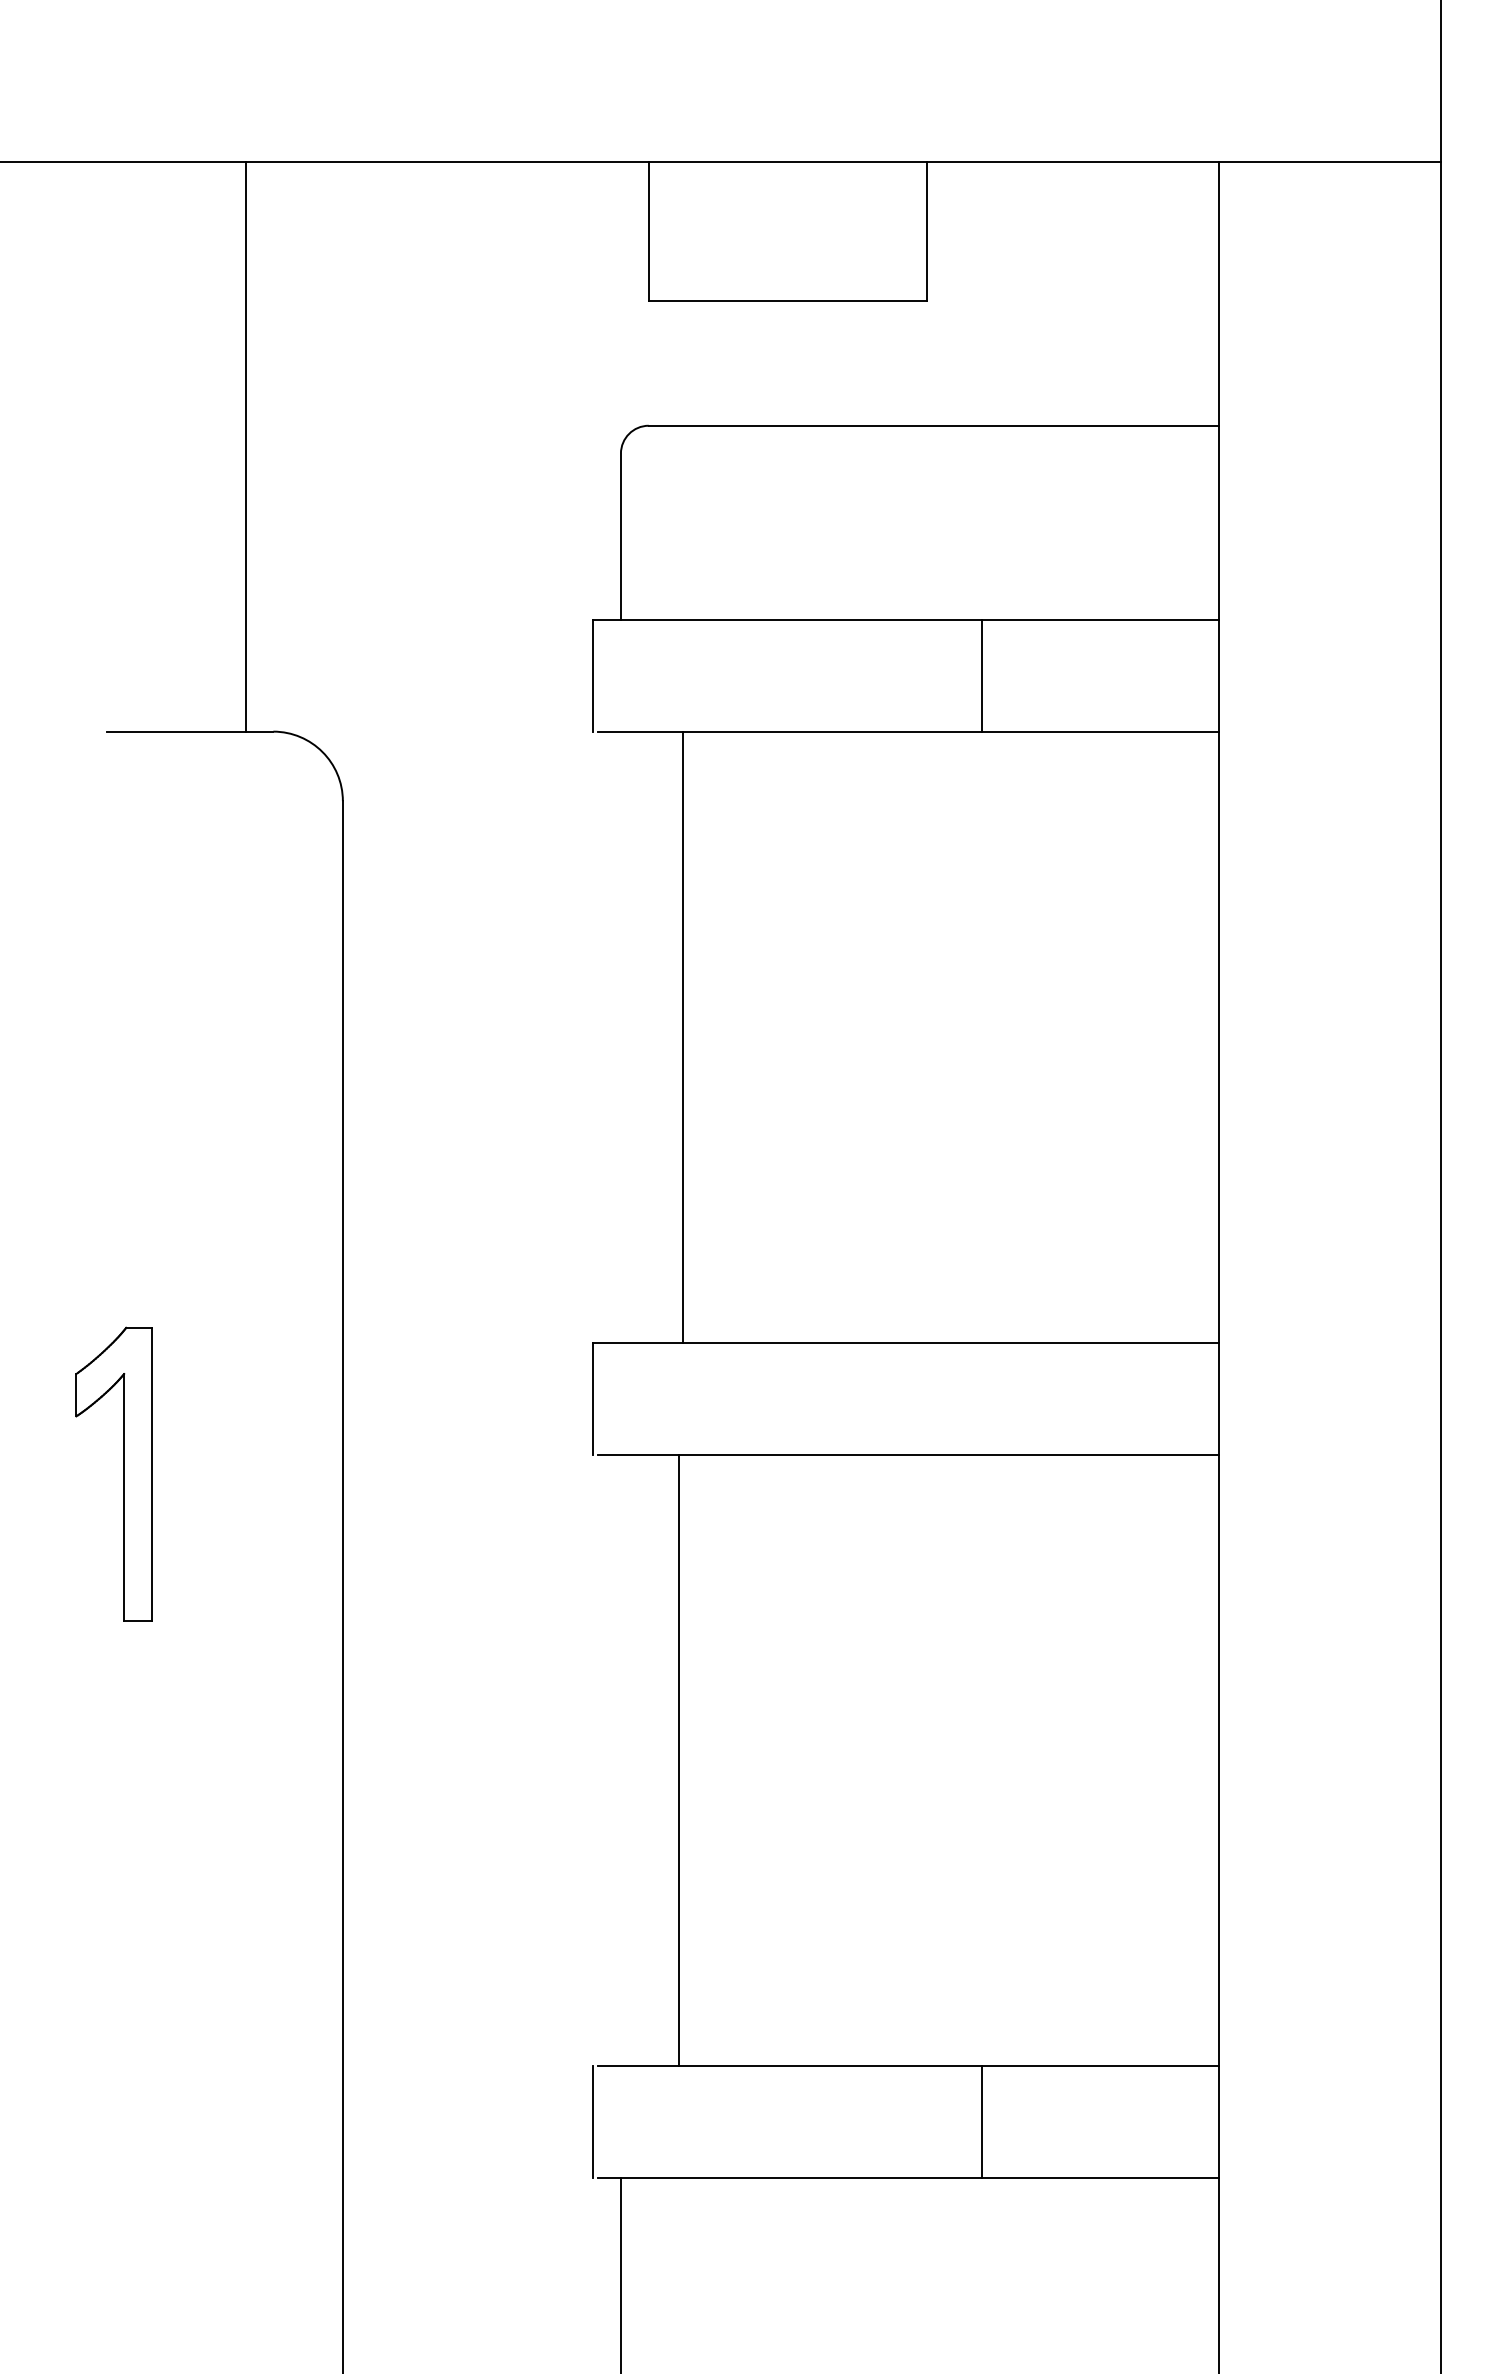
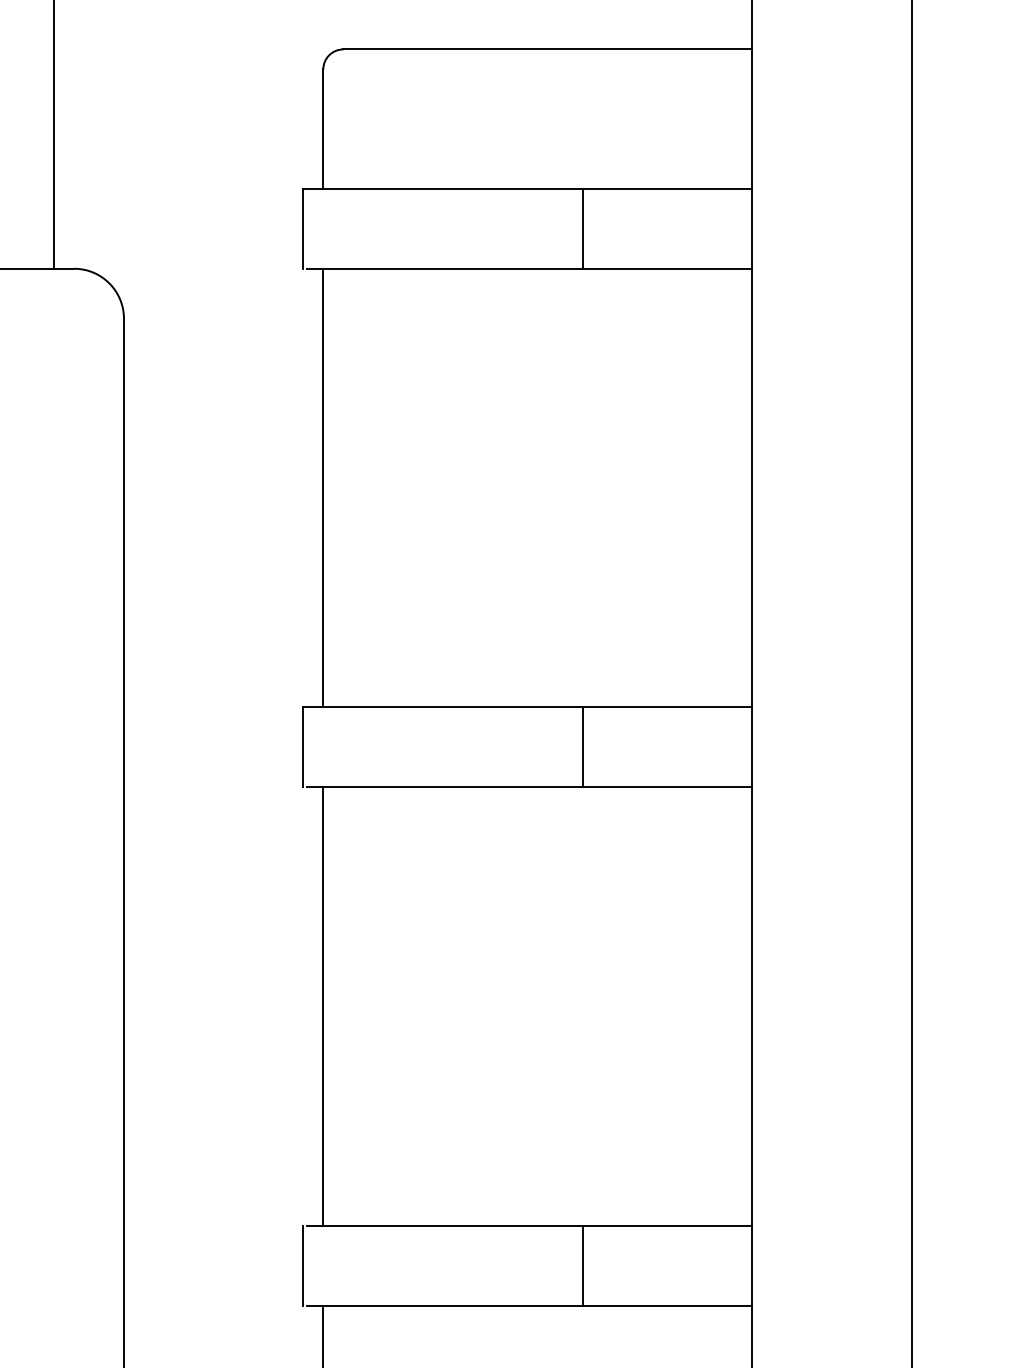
line: (682, 1037) -> (323, 488), moved
line: (982, 1398) -> (582, 746), added
line: (678, 1760) -> (323, 1006), moved

